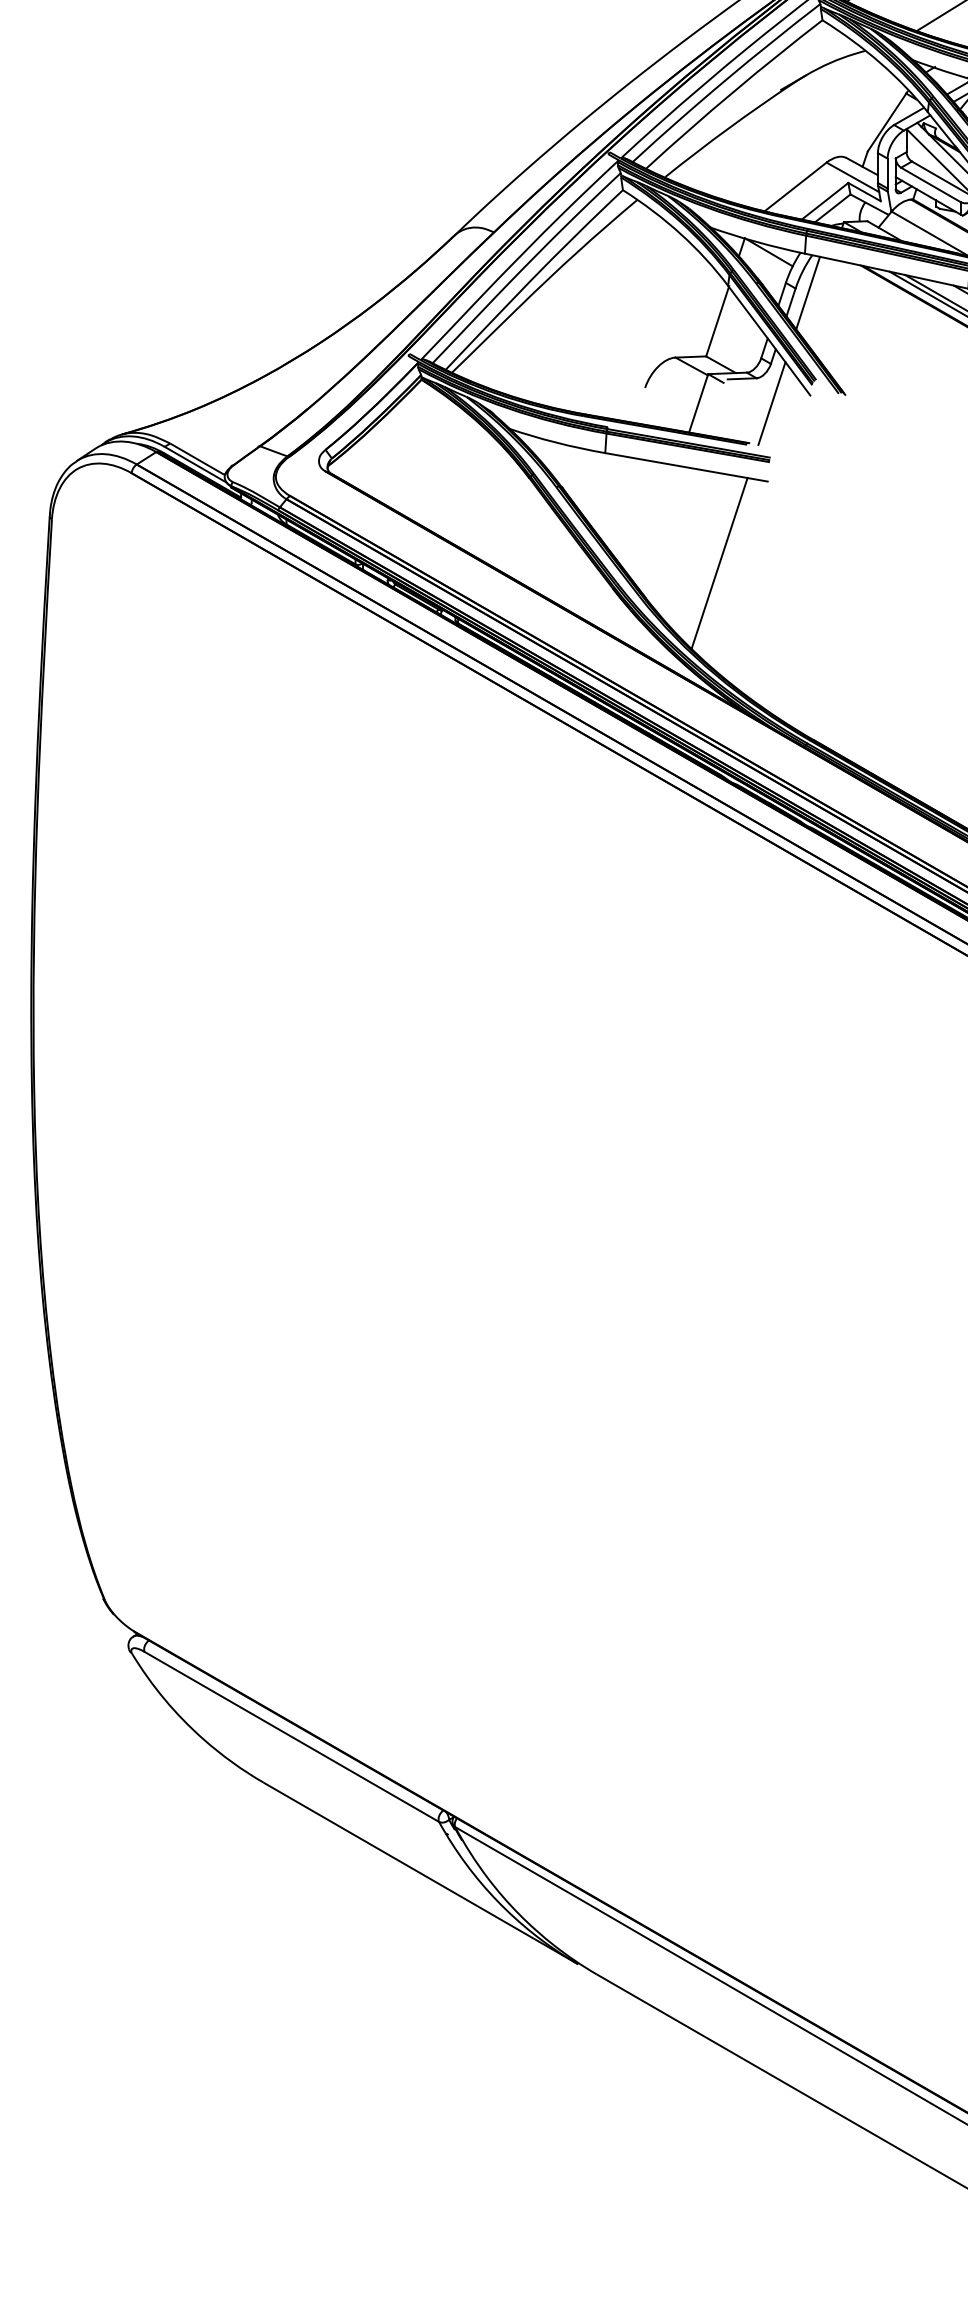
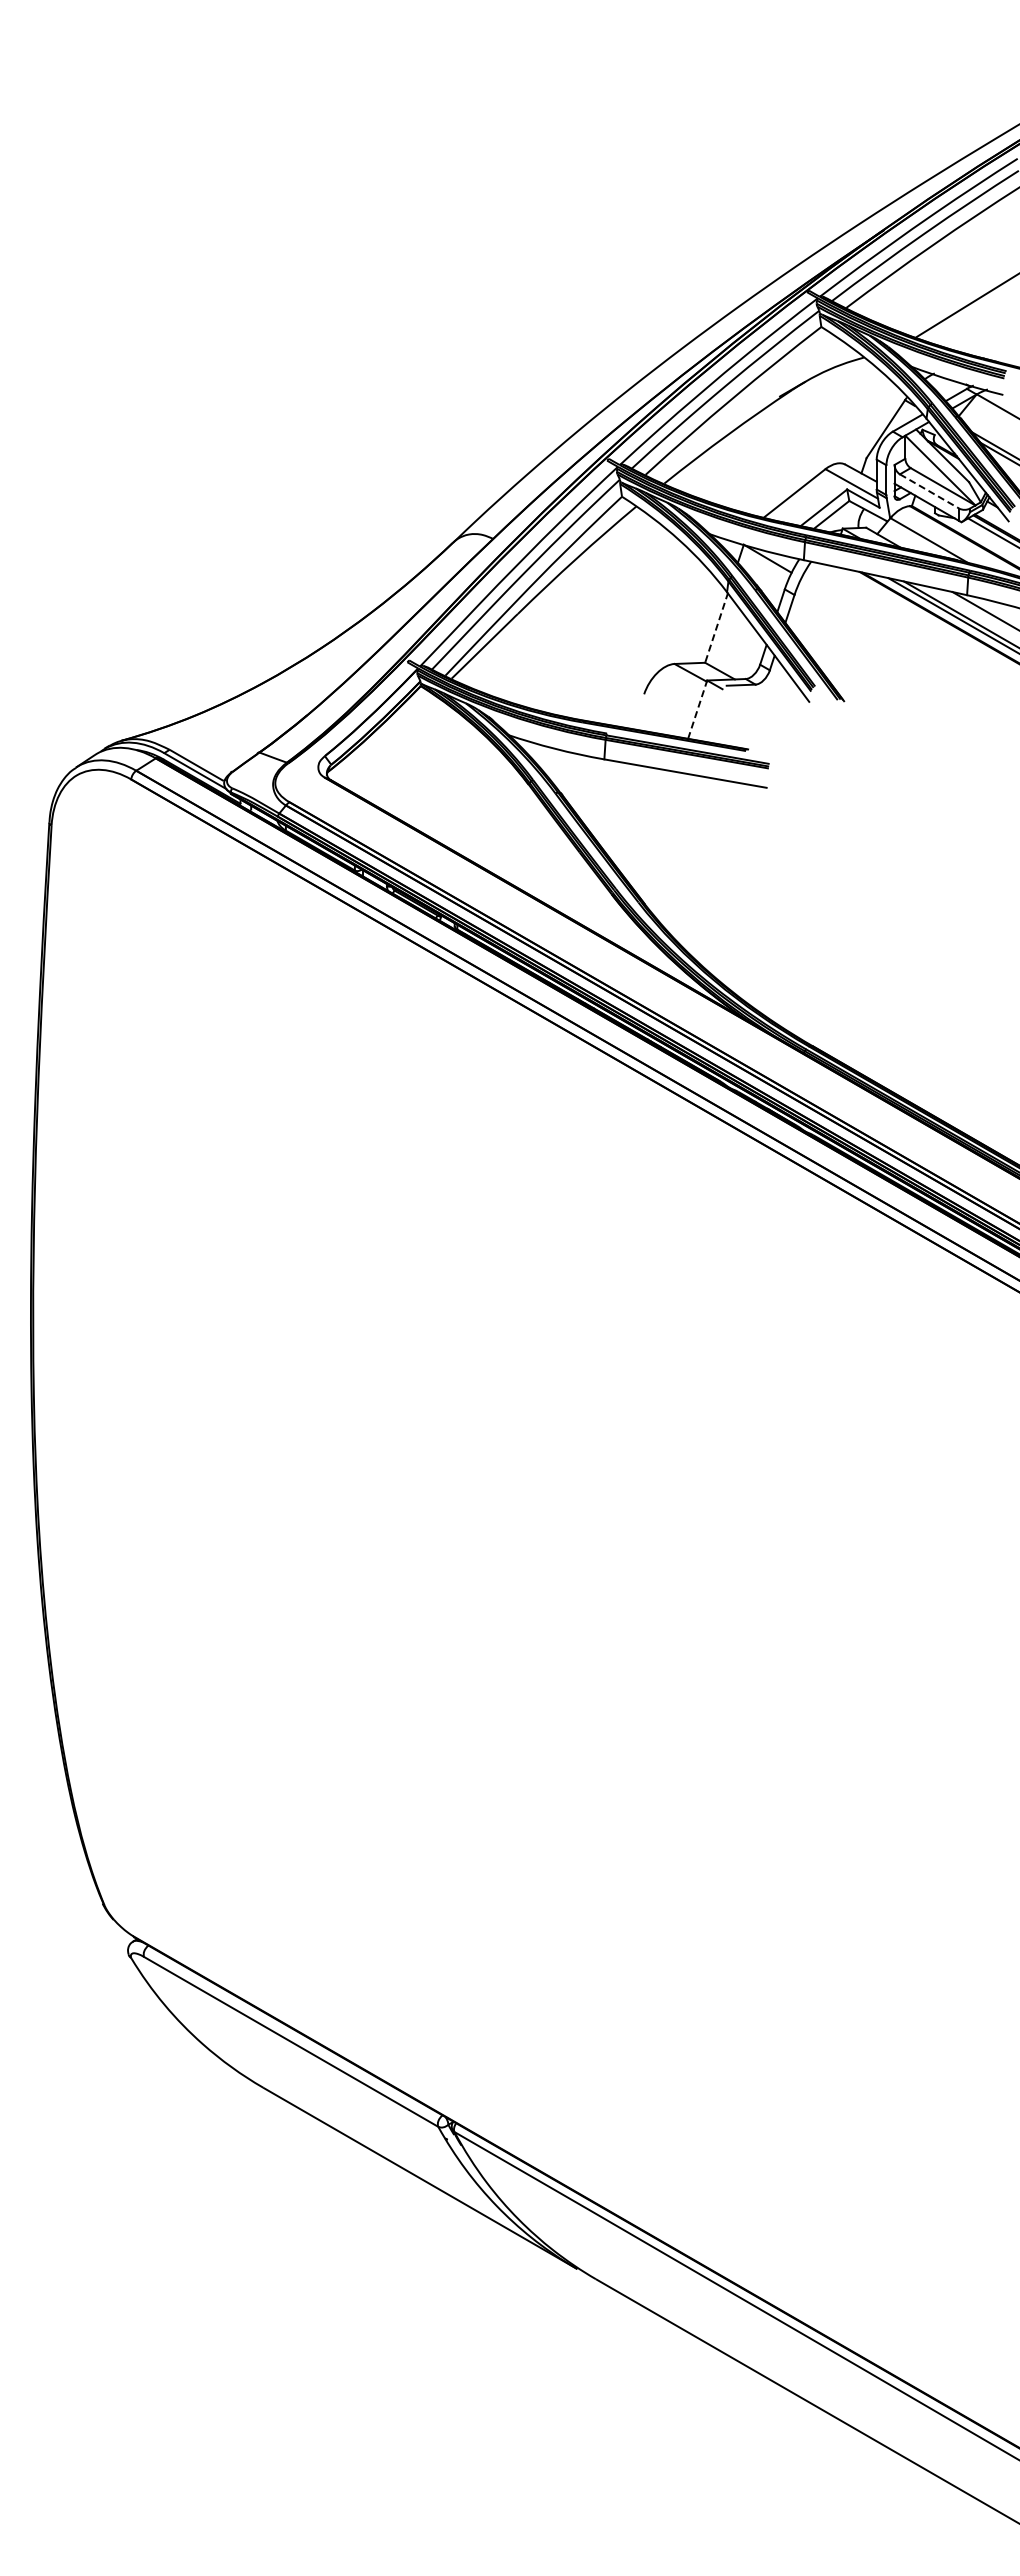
line: (931, 184) -> (930, 491), solid -> dashed
line: (807, 293) -> (806, 599), removed
line: (717, 321) -> (716, 627), solid -> dashed
line: (698, 403) -> (697, 709), solid -> dashed
line: (771, 403) -> (770, 709), removed
line: (719, 563) -> (718, 869), removed

